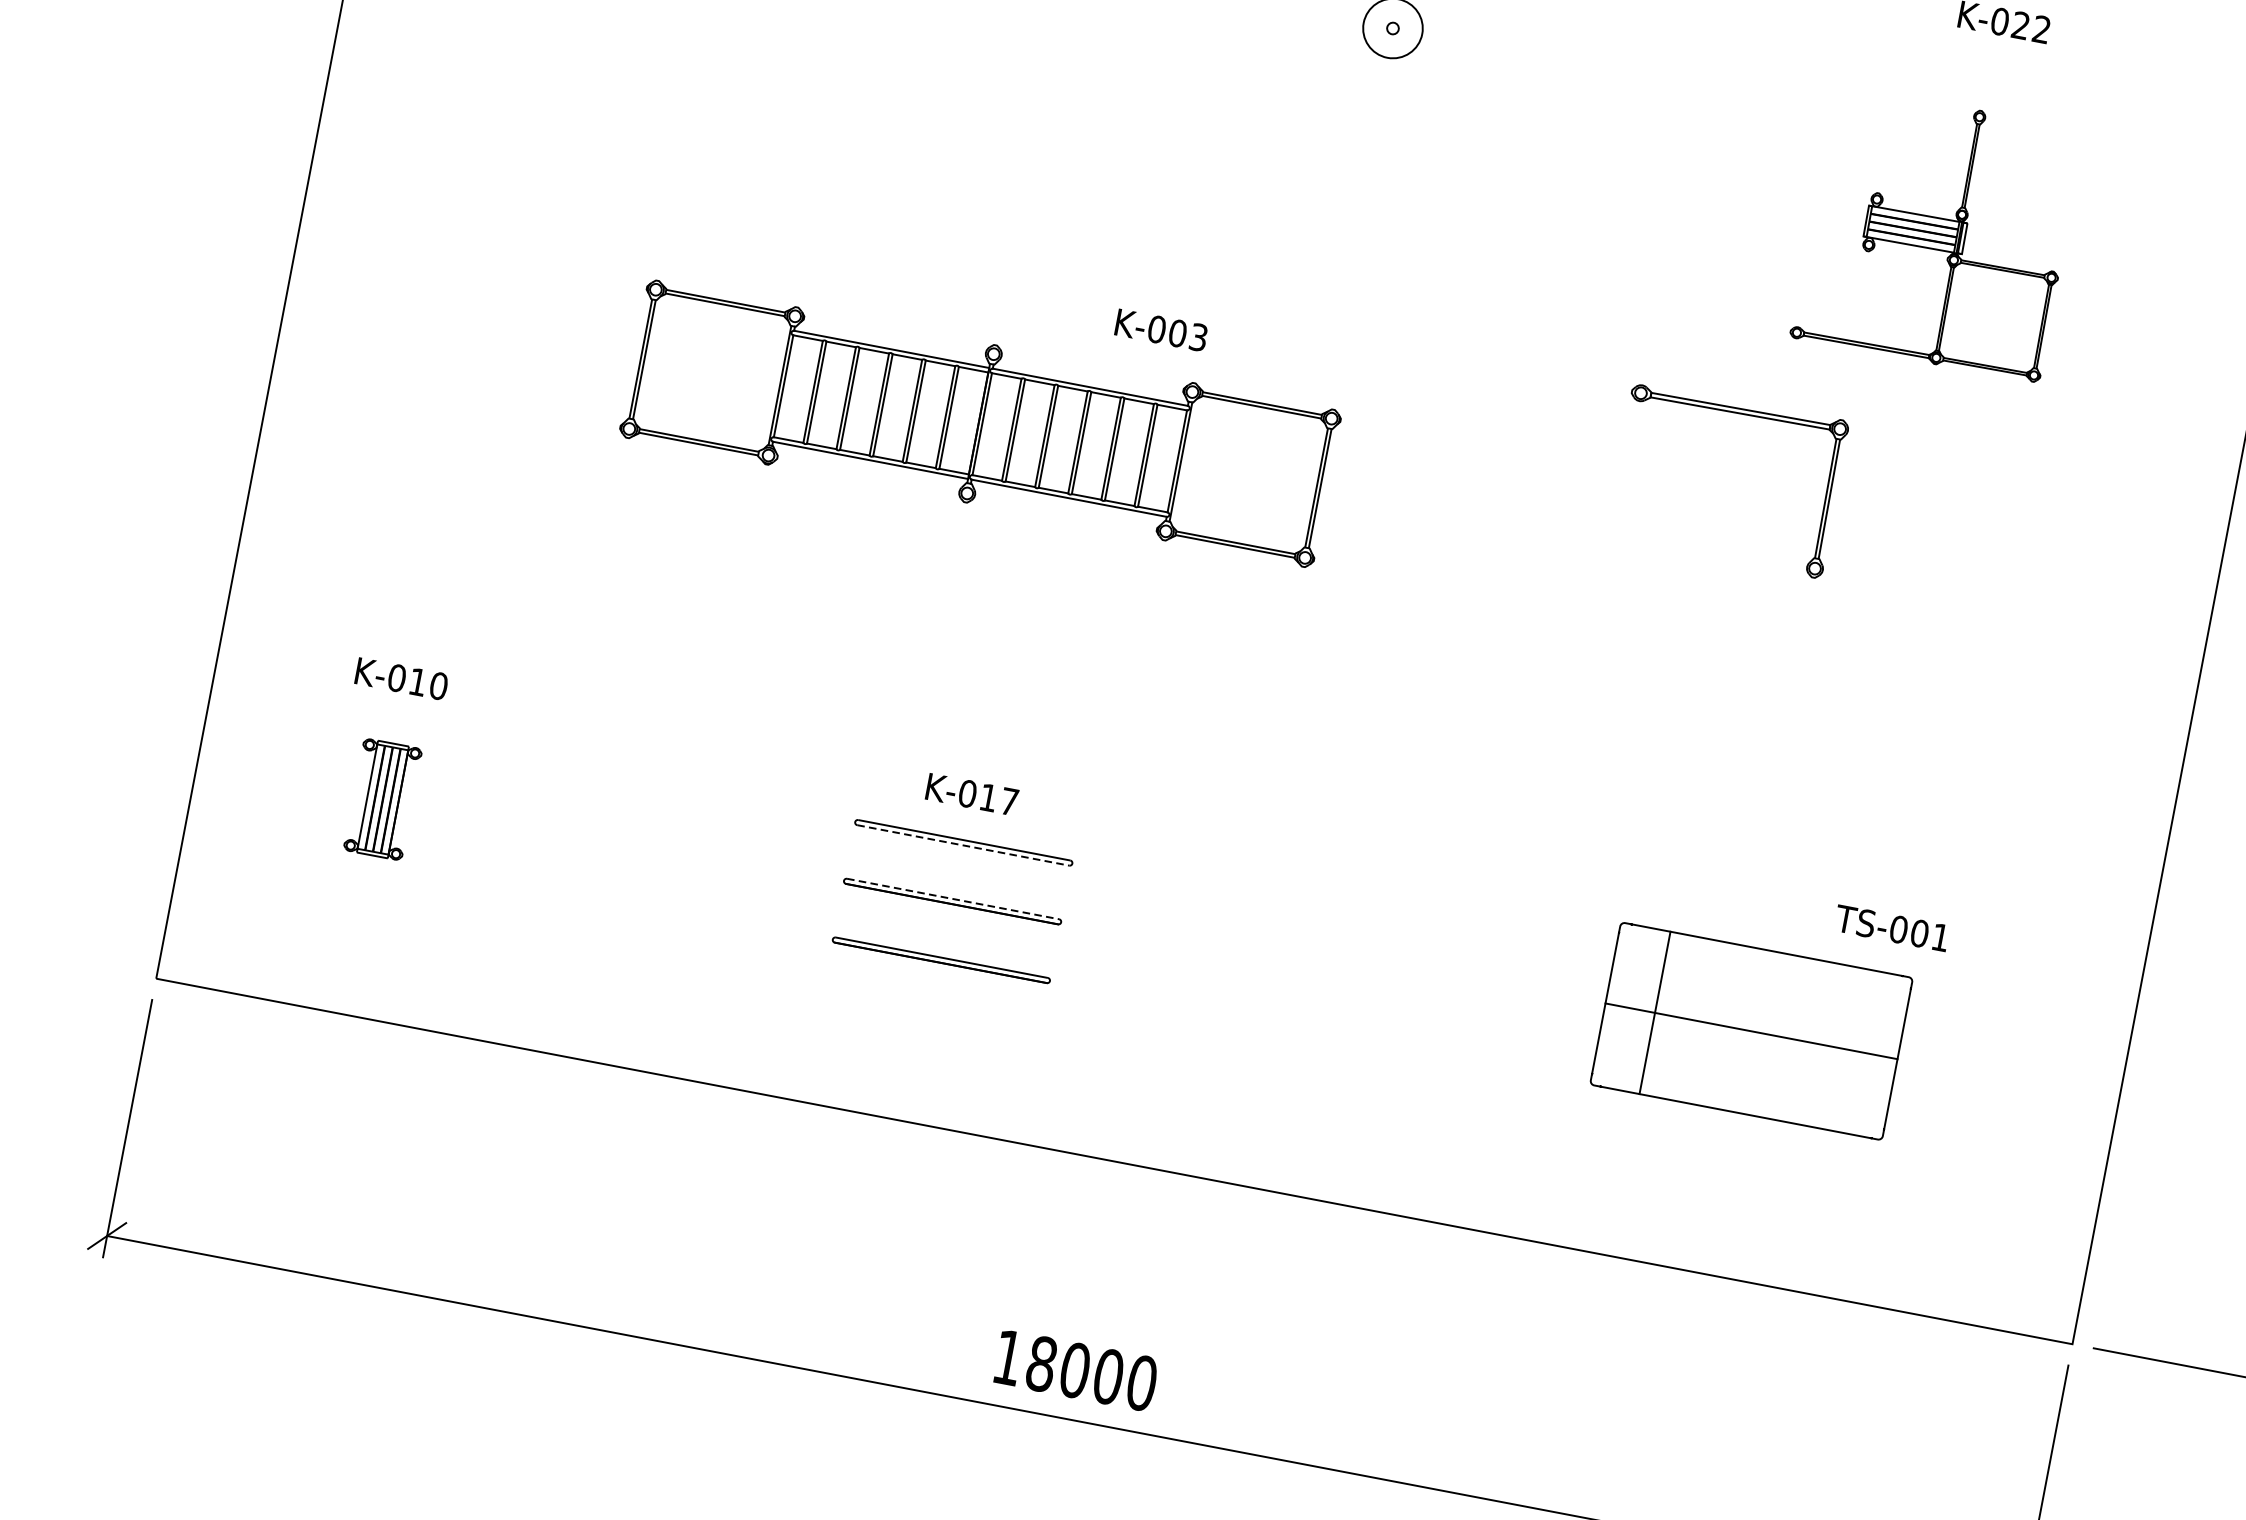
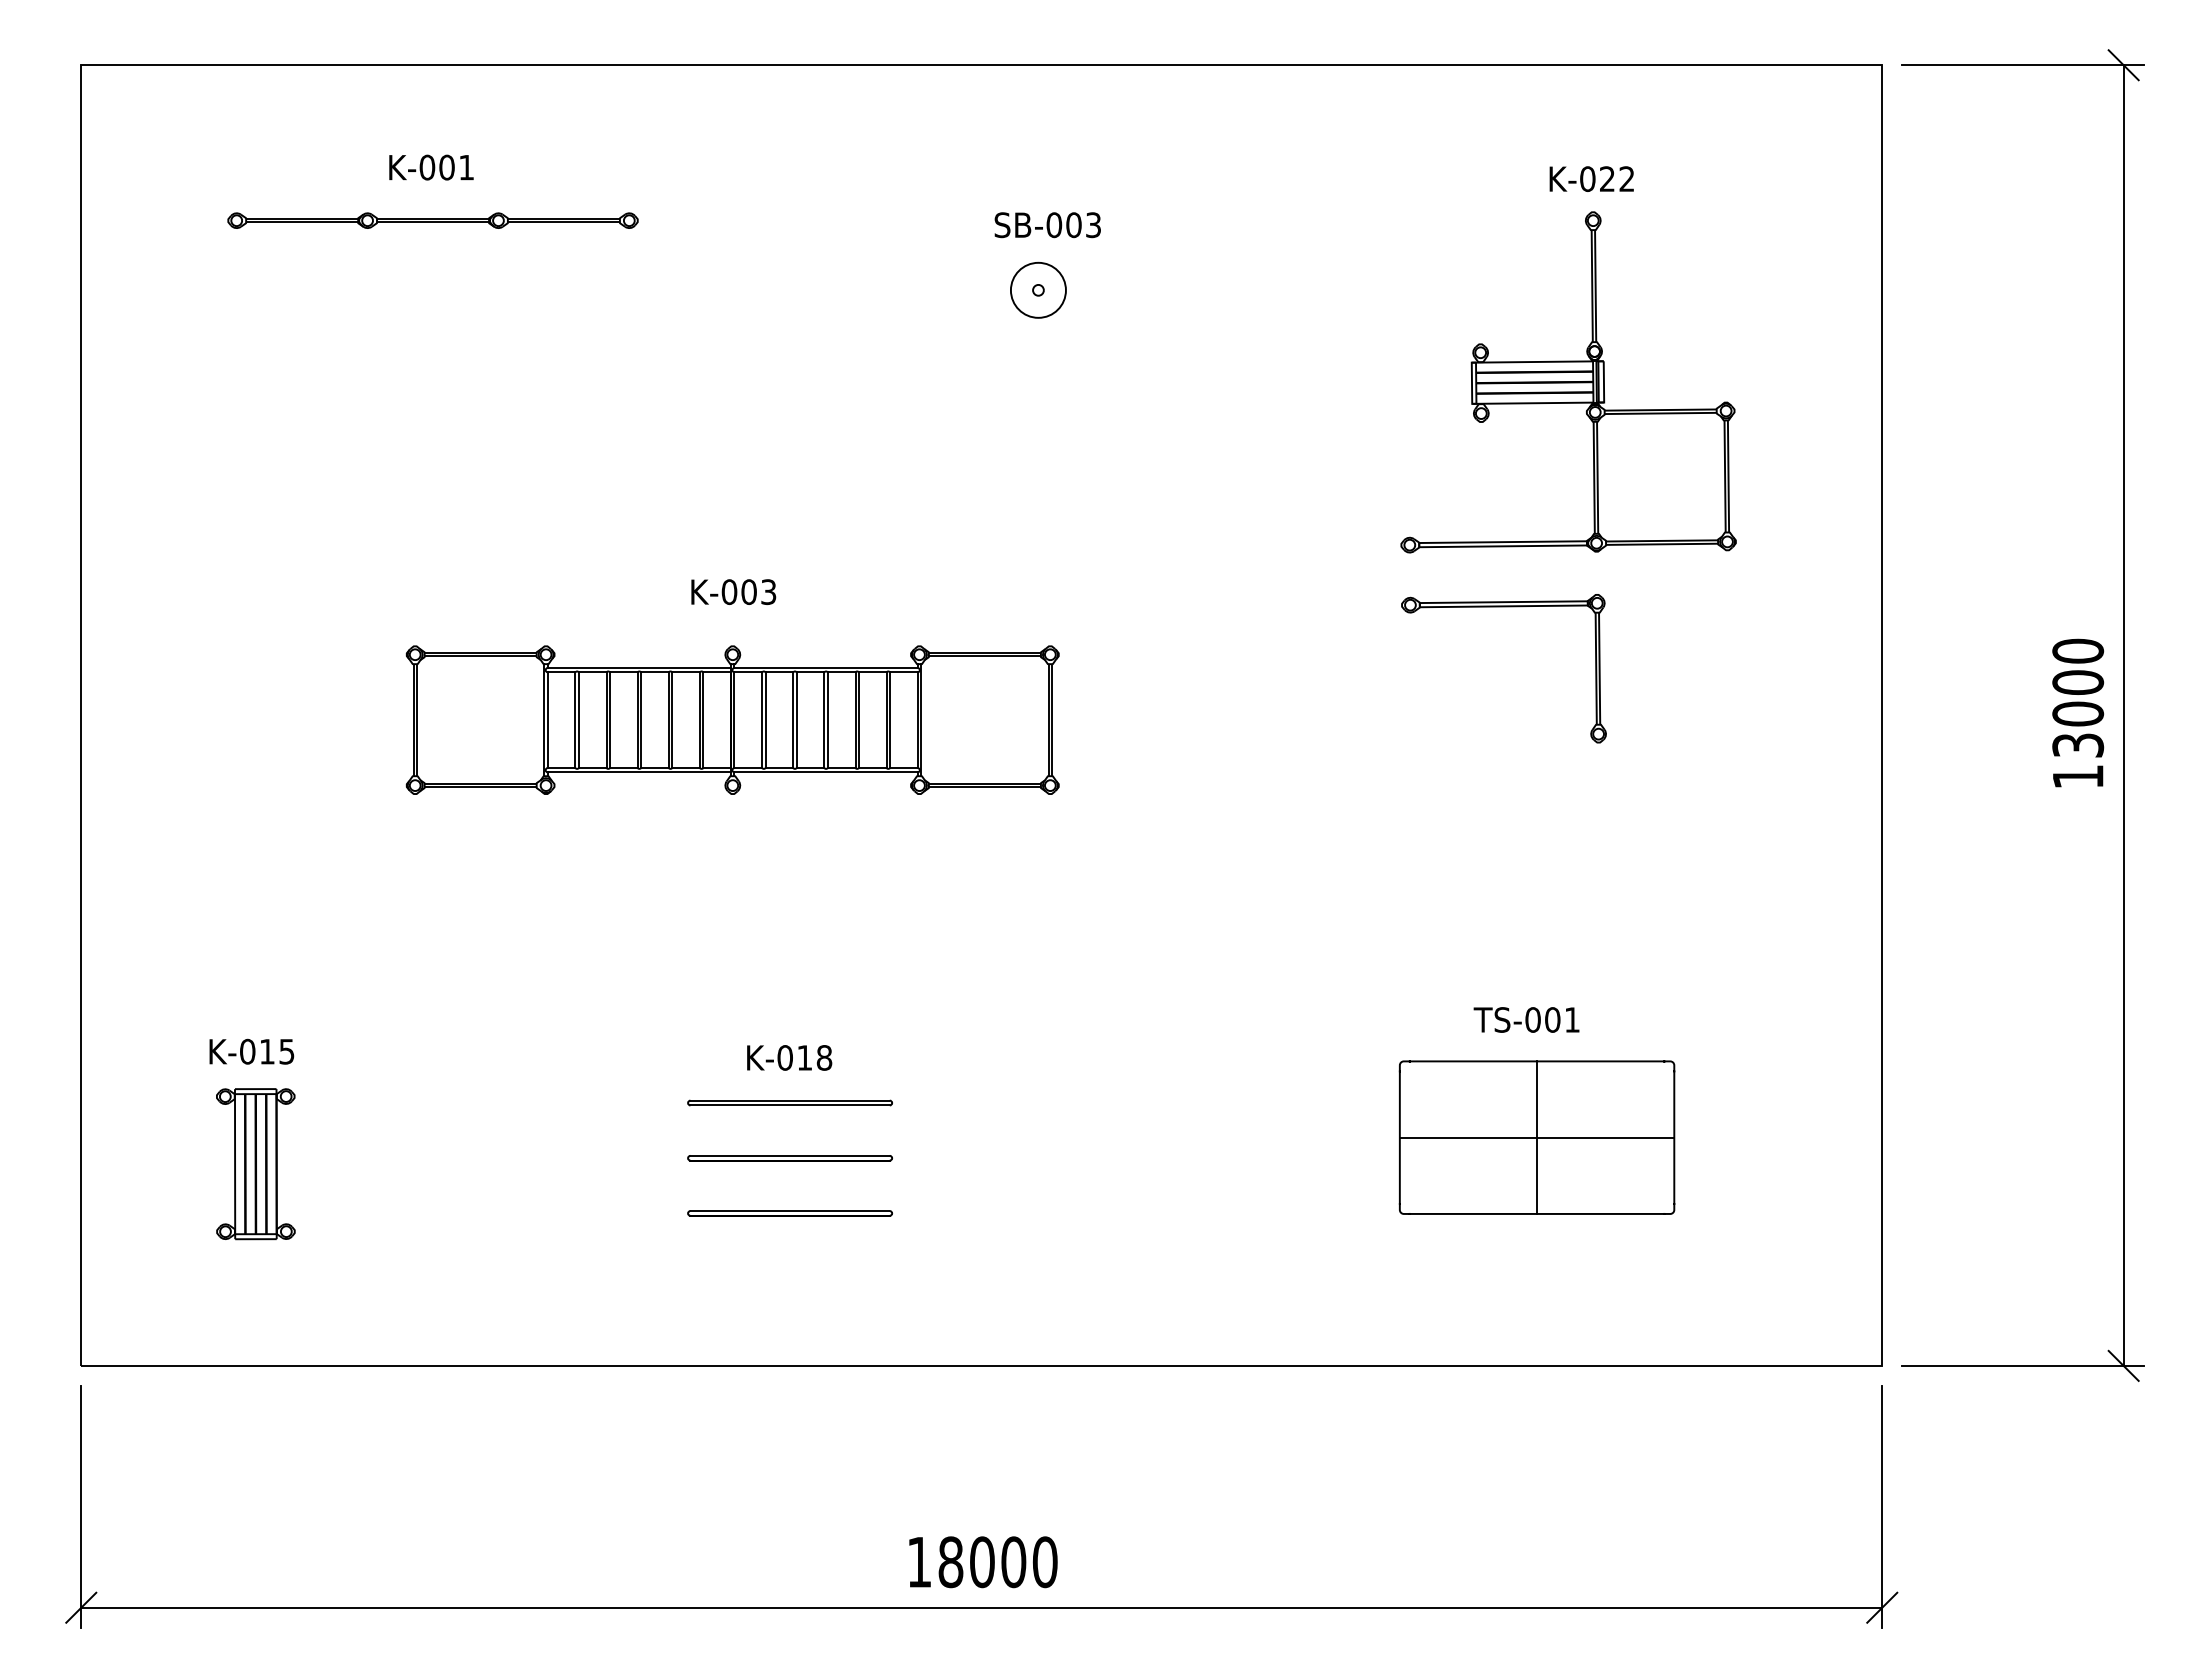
part: (1938, 234) -> (1568, 382), size x1.43
text: (1161, 329) -> (733, 591), moved
part: (1739, 414) -> (1503, 607), moved
text: (438, 685) -> (286, 1051), K-010 -> K-015
part: (382, 799) -> (255, 1164), size x1.43
text: (1009, 801) -> (824, 1057), K-017 -> K-018
line: (963, 845) -> (790, 1105), dashed -> solid
line: (953, 898) -> (790, 1155), dashed -> solid
text: (1891, 927) -> (1526, 1019), moved
line: (1655, 1012) -> (1537, 1137), moved

